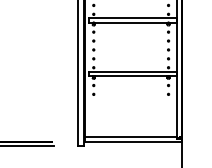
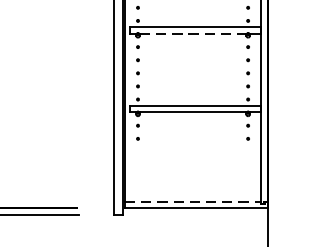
line: (131, 22) -> (193, 32), solid -> dashed
line: (131, 137) -> (193, 202), solid -> dashed

